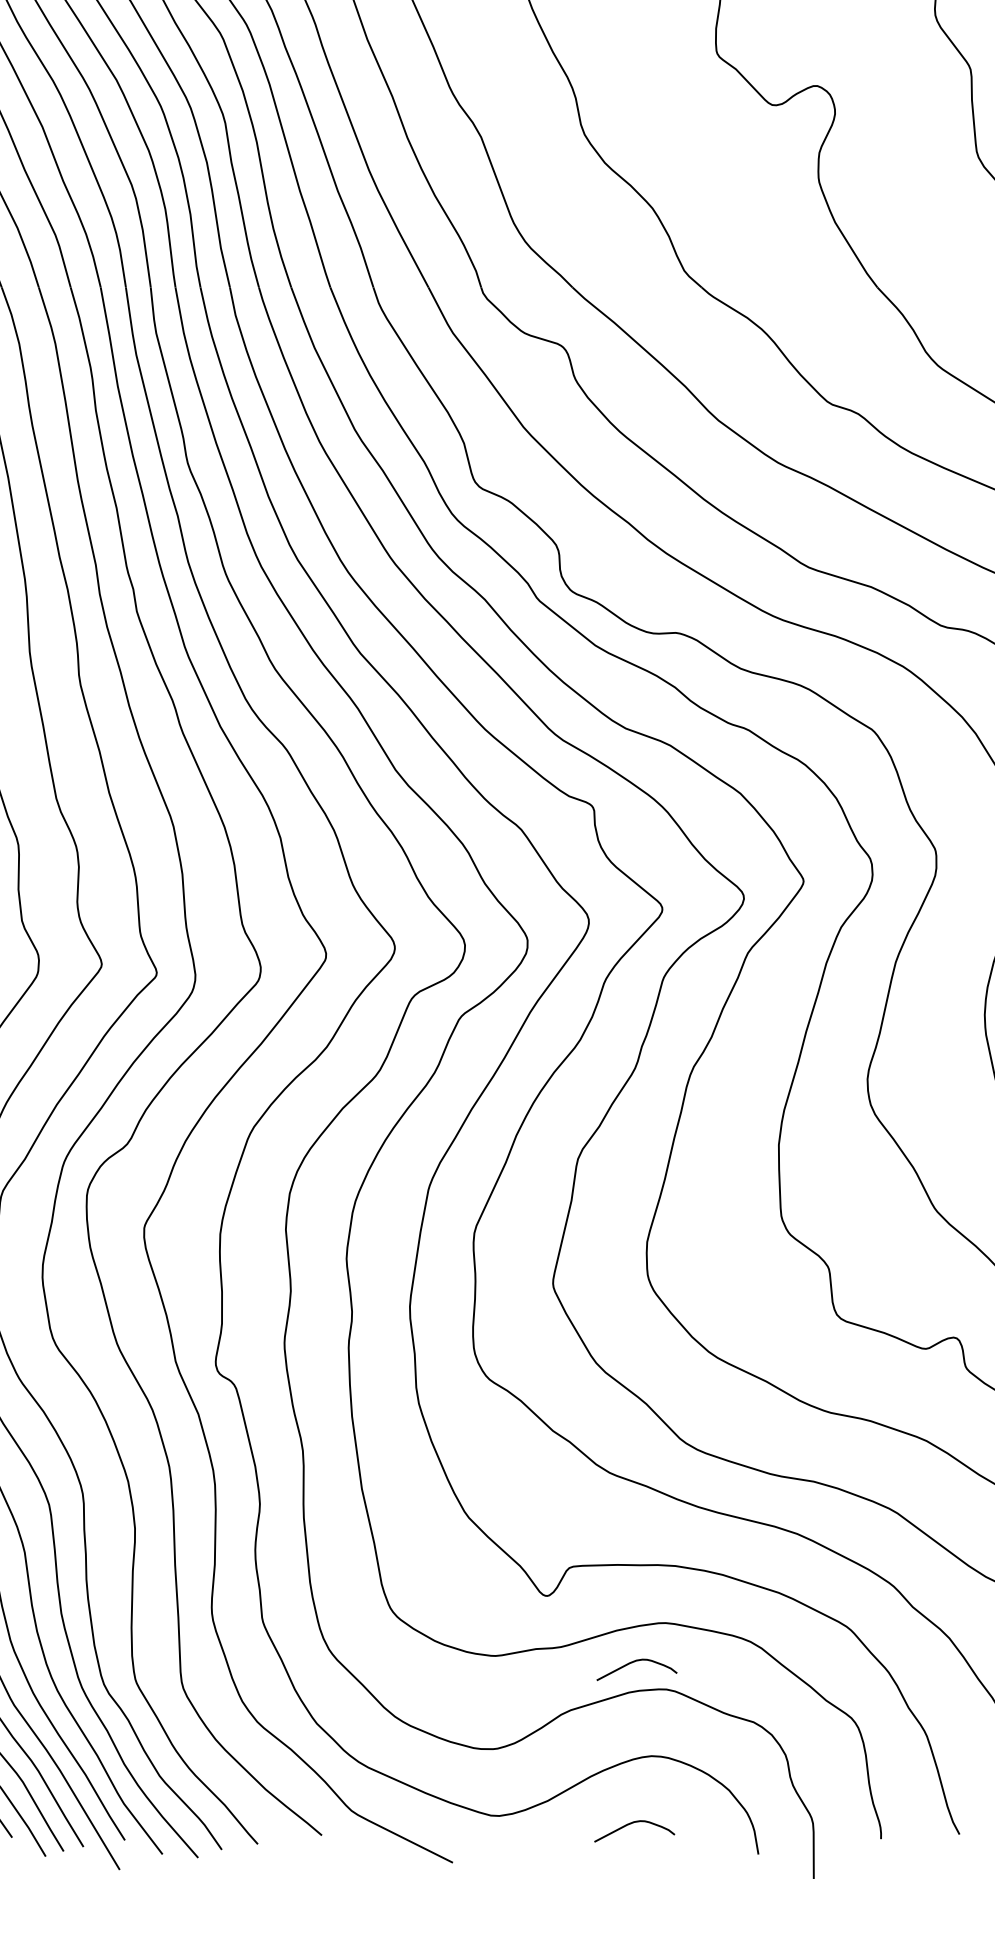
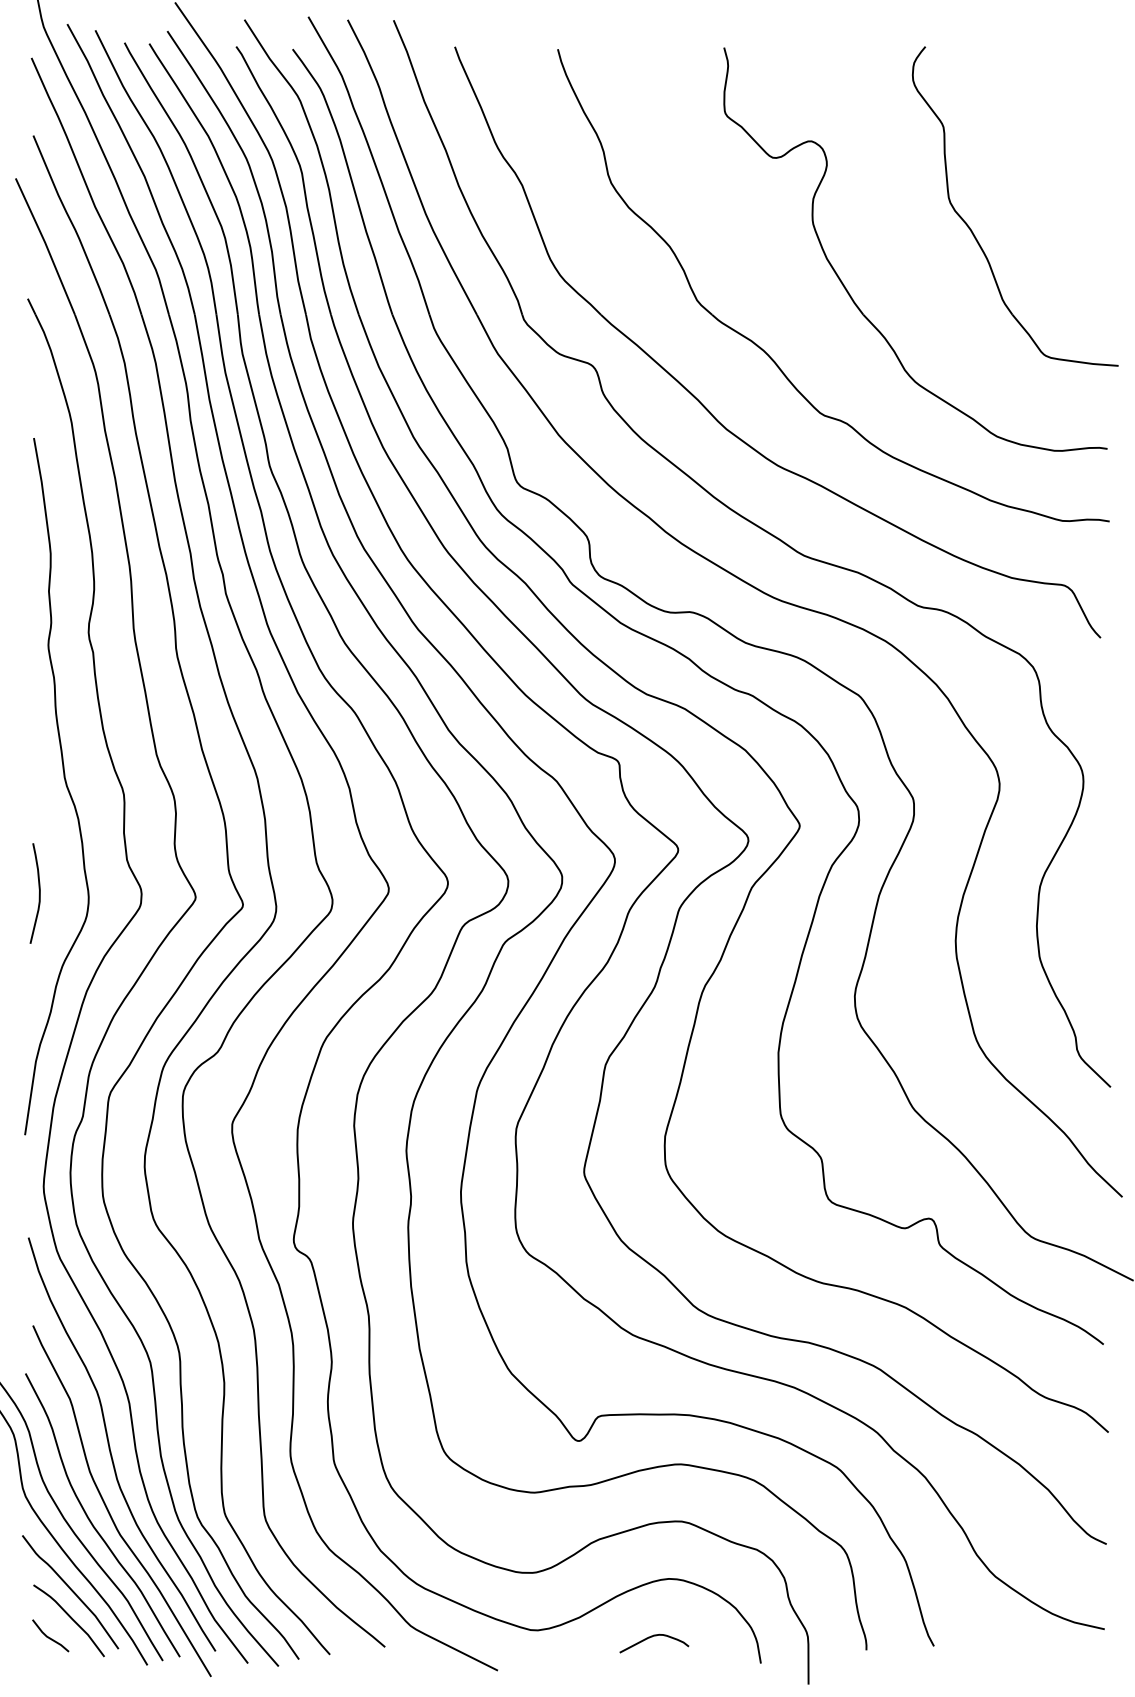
curve: (634, 1662) -> (654, 1498), removed

